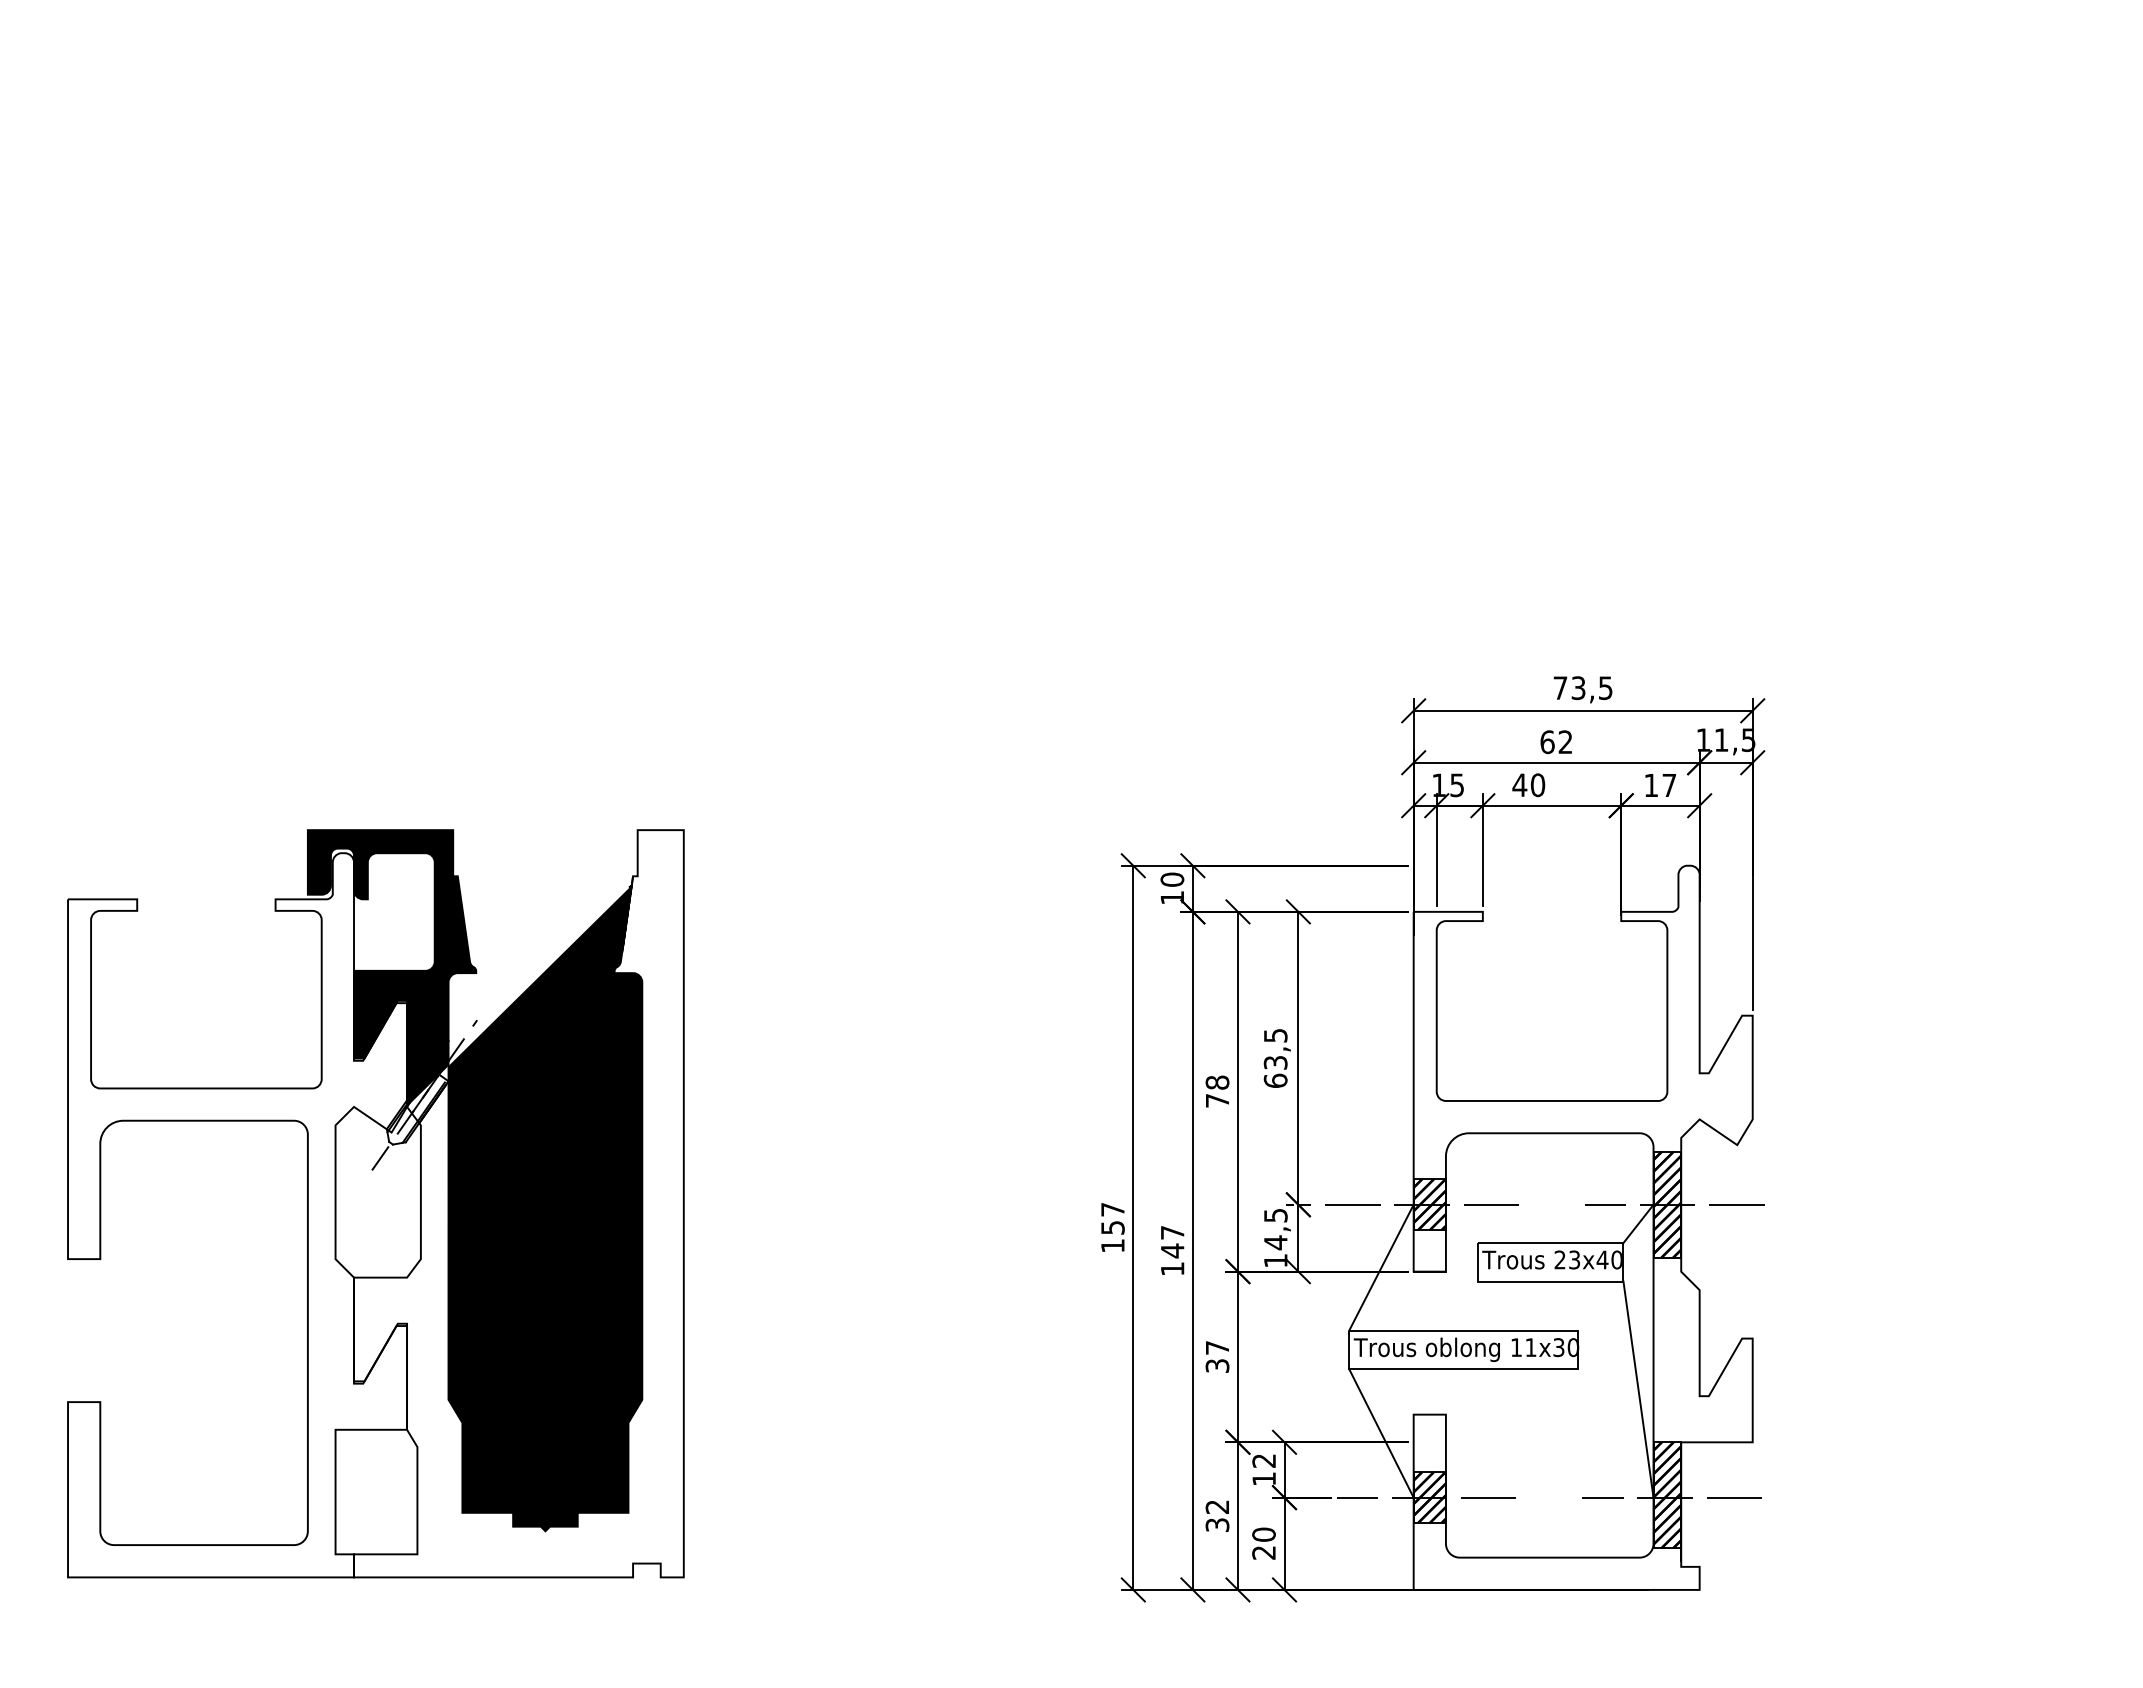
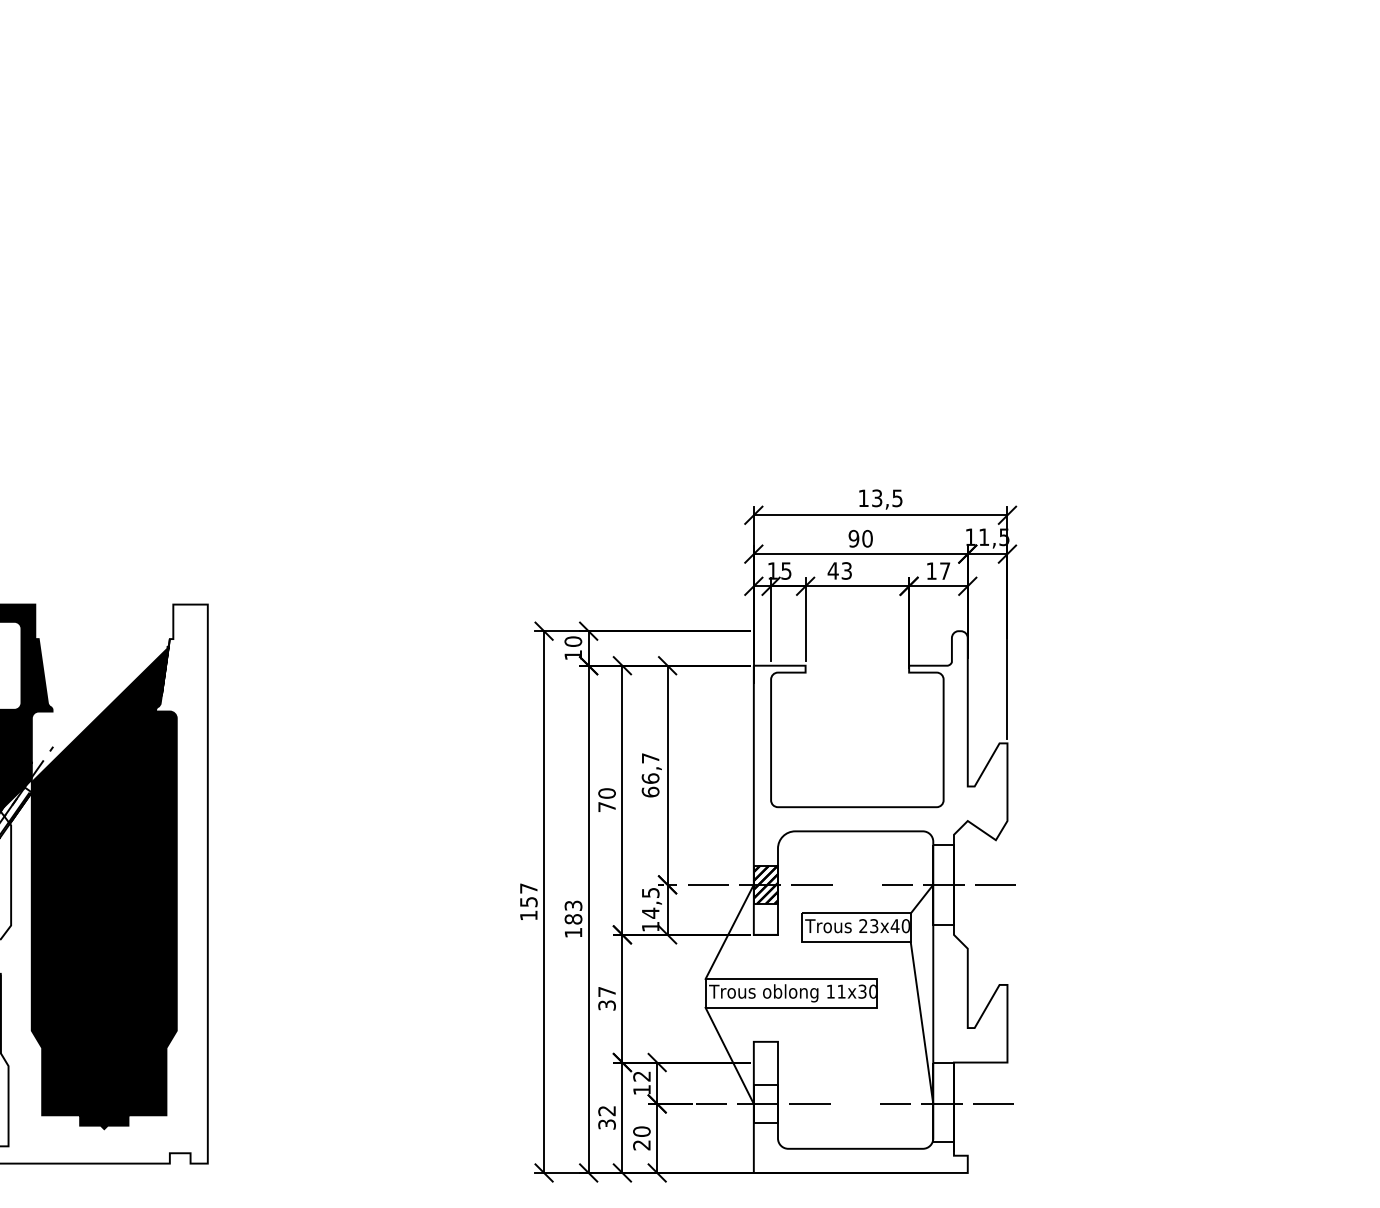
text: (1560, 687) -> (863, 497), 73,5 -> 13,5
text: (1556, 742) -> (860, 539), 62 -> 90
text: (1537, 785) -> (846, 571), 40 -> 43
text: (1275, 1049) -> (650, 768), 63,5 -> 66,7
text: (1217, 1082) -> (607, 793), 78 -> 70
hatch: (1667, 1204) -> (943, 884), removed
text: (1172, 1242) -> (573, 913), 147 -> 183
hatch: (1667, 1495) -> (943, 1102), removed
hatch: (1429, 1497) -> (765, 1103), removed

